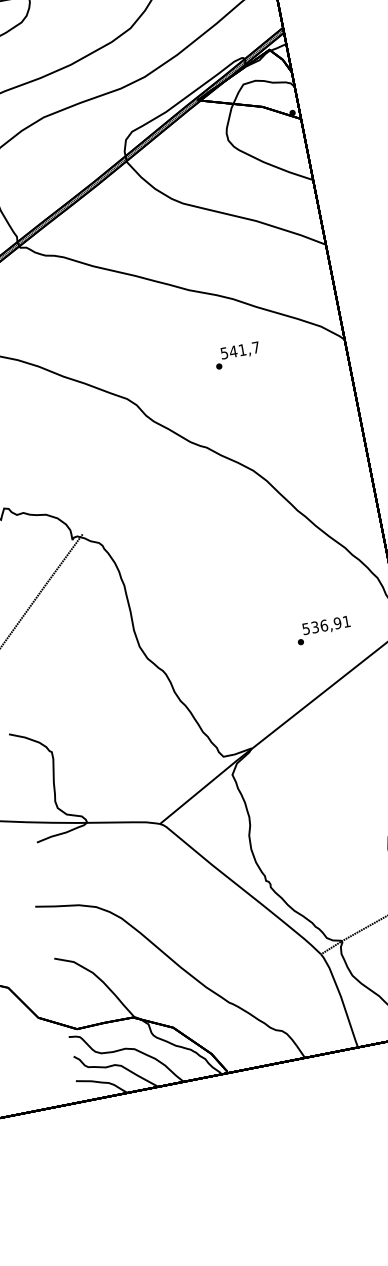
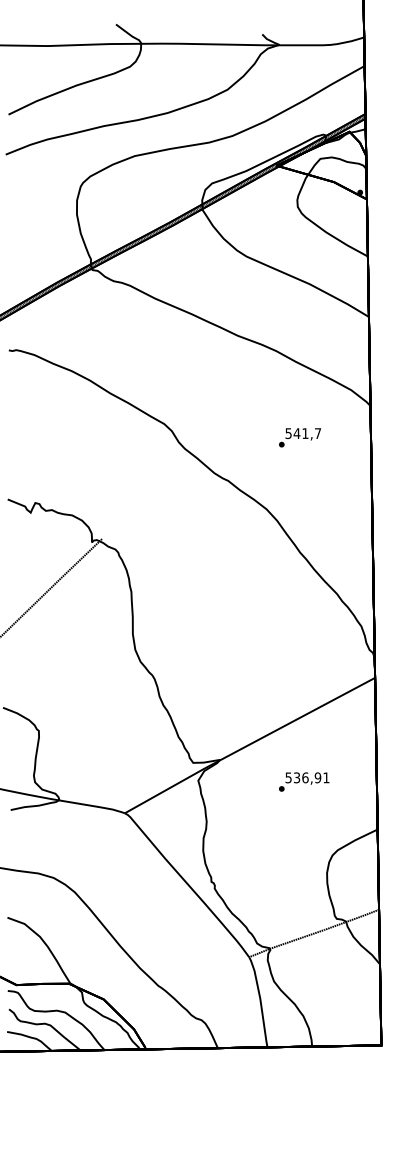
text: (236, 355) -> (299, 437), moved
text: (323, 629) -> (304, 781), moved

